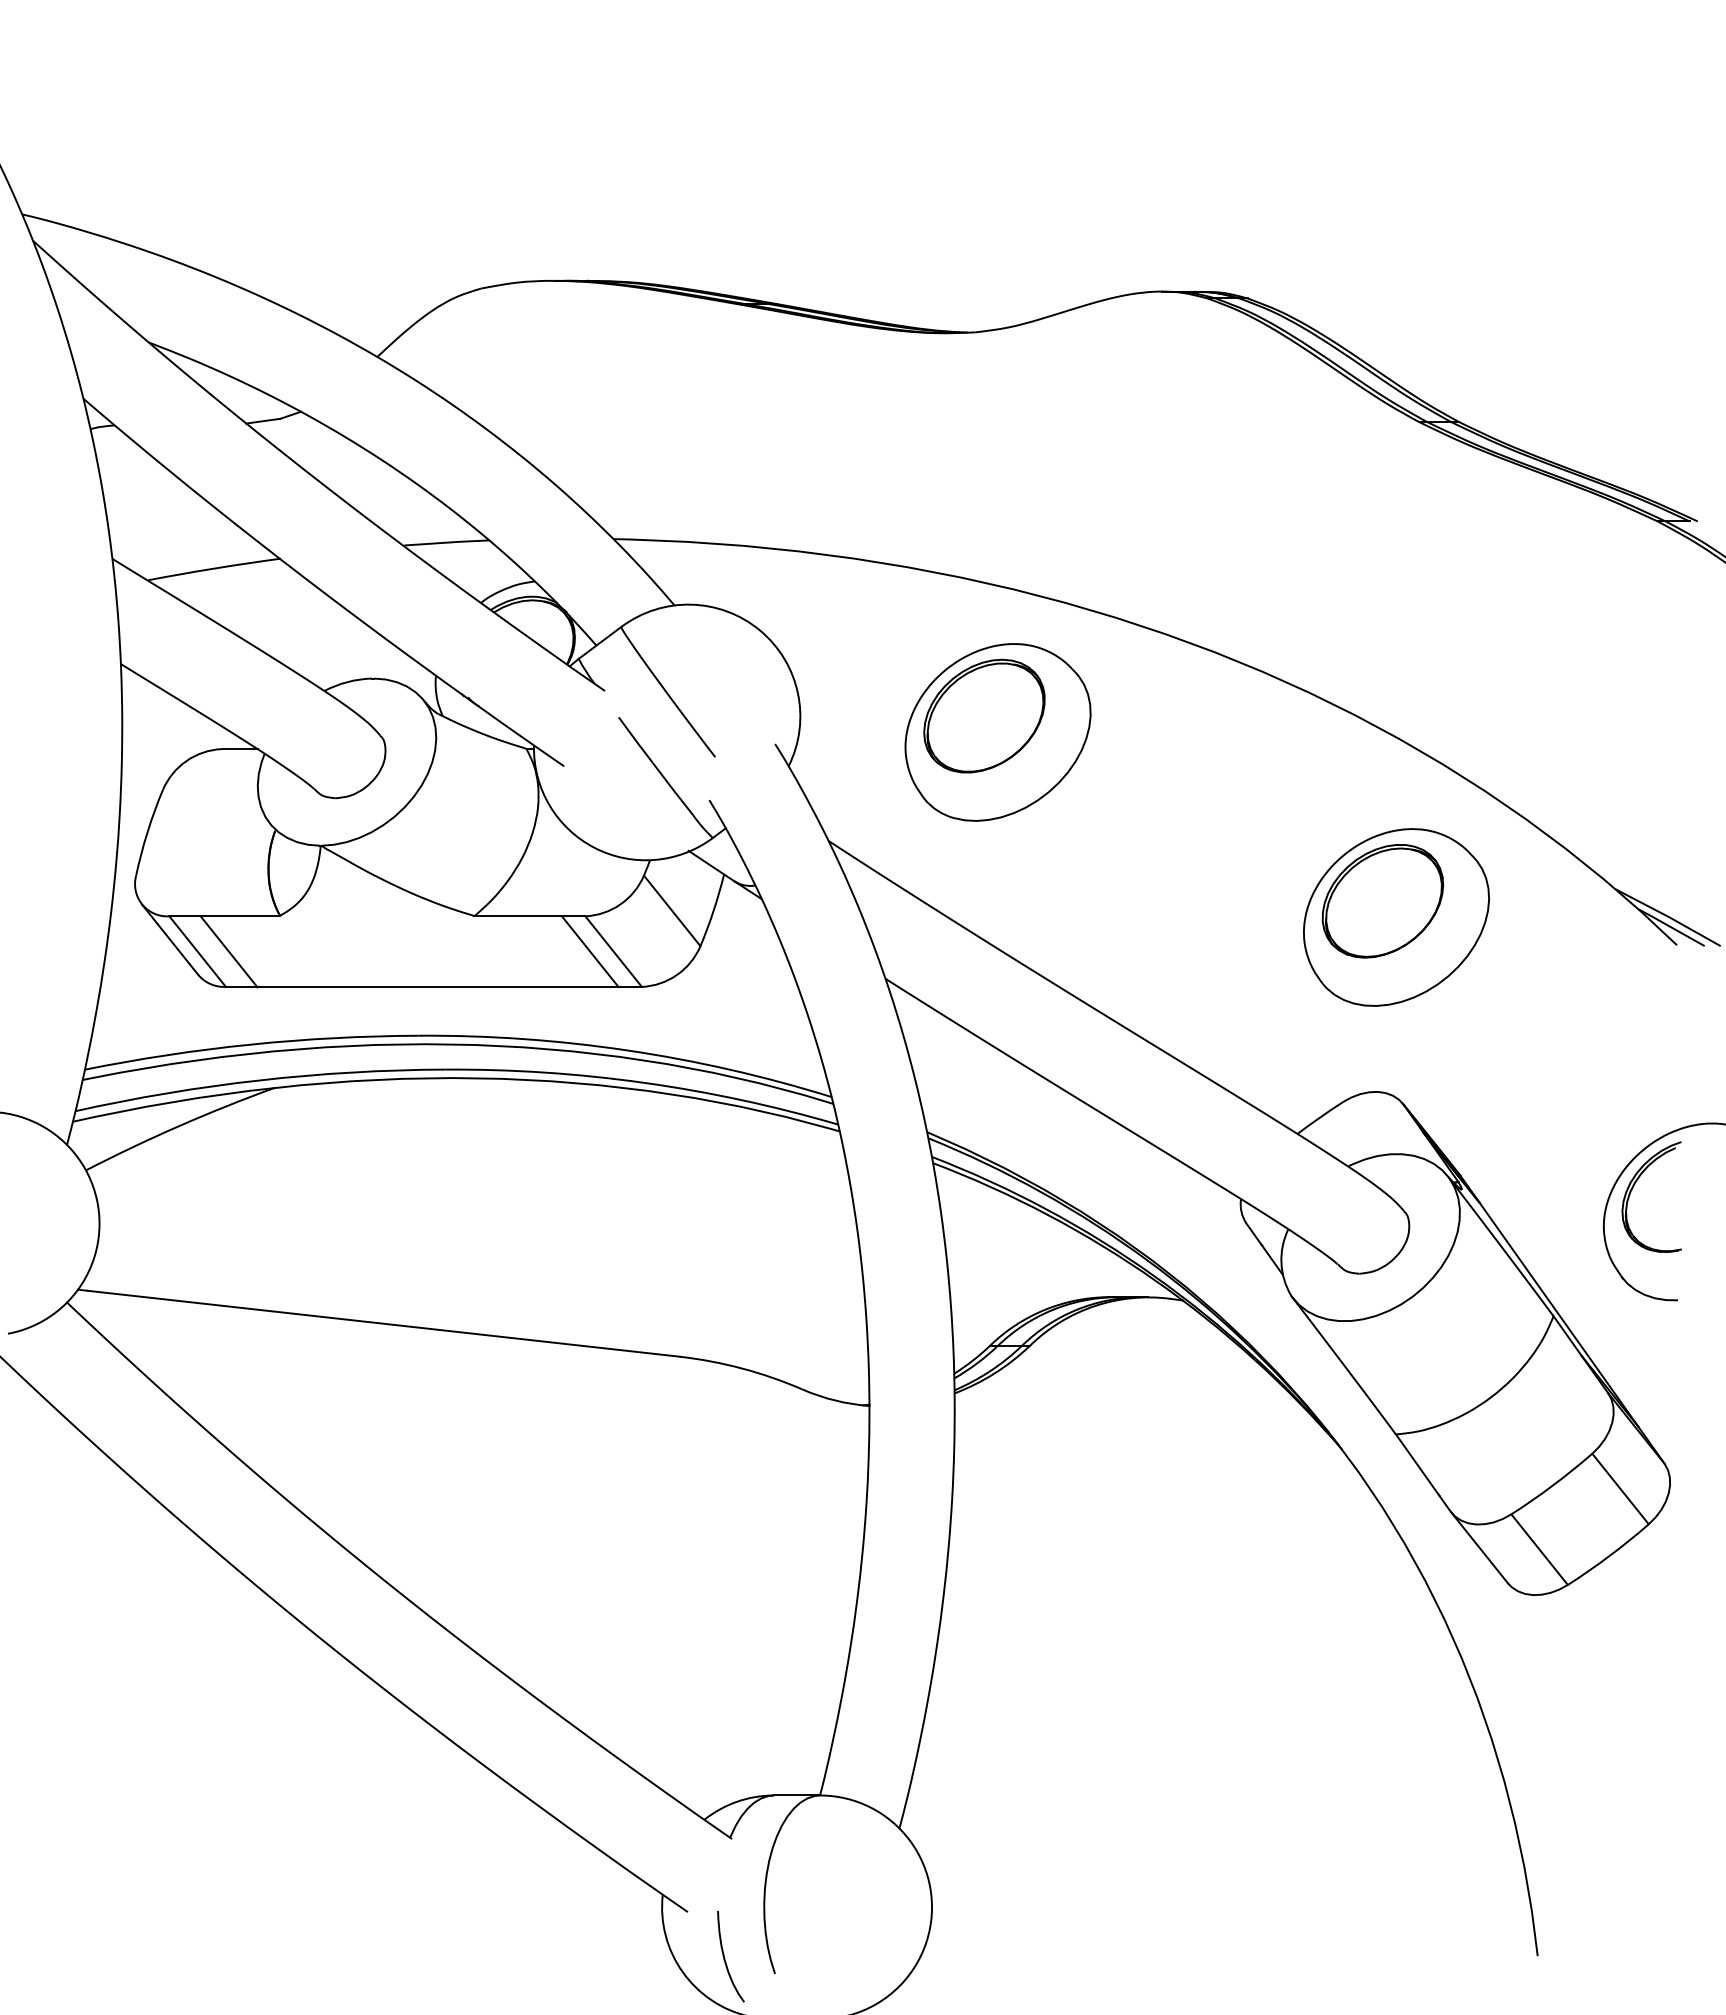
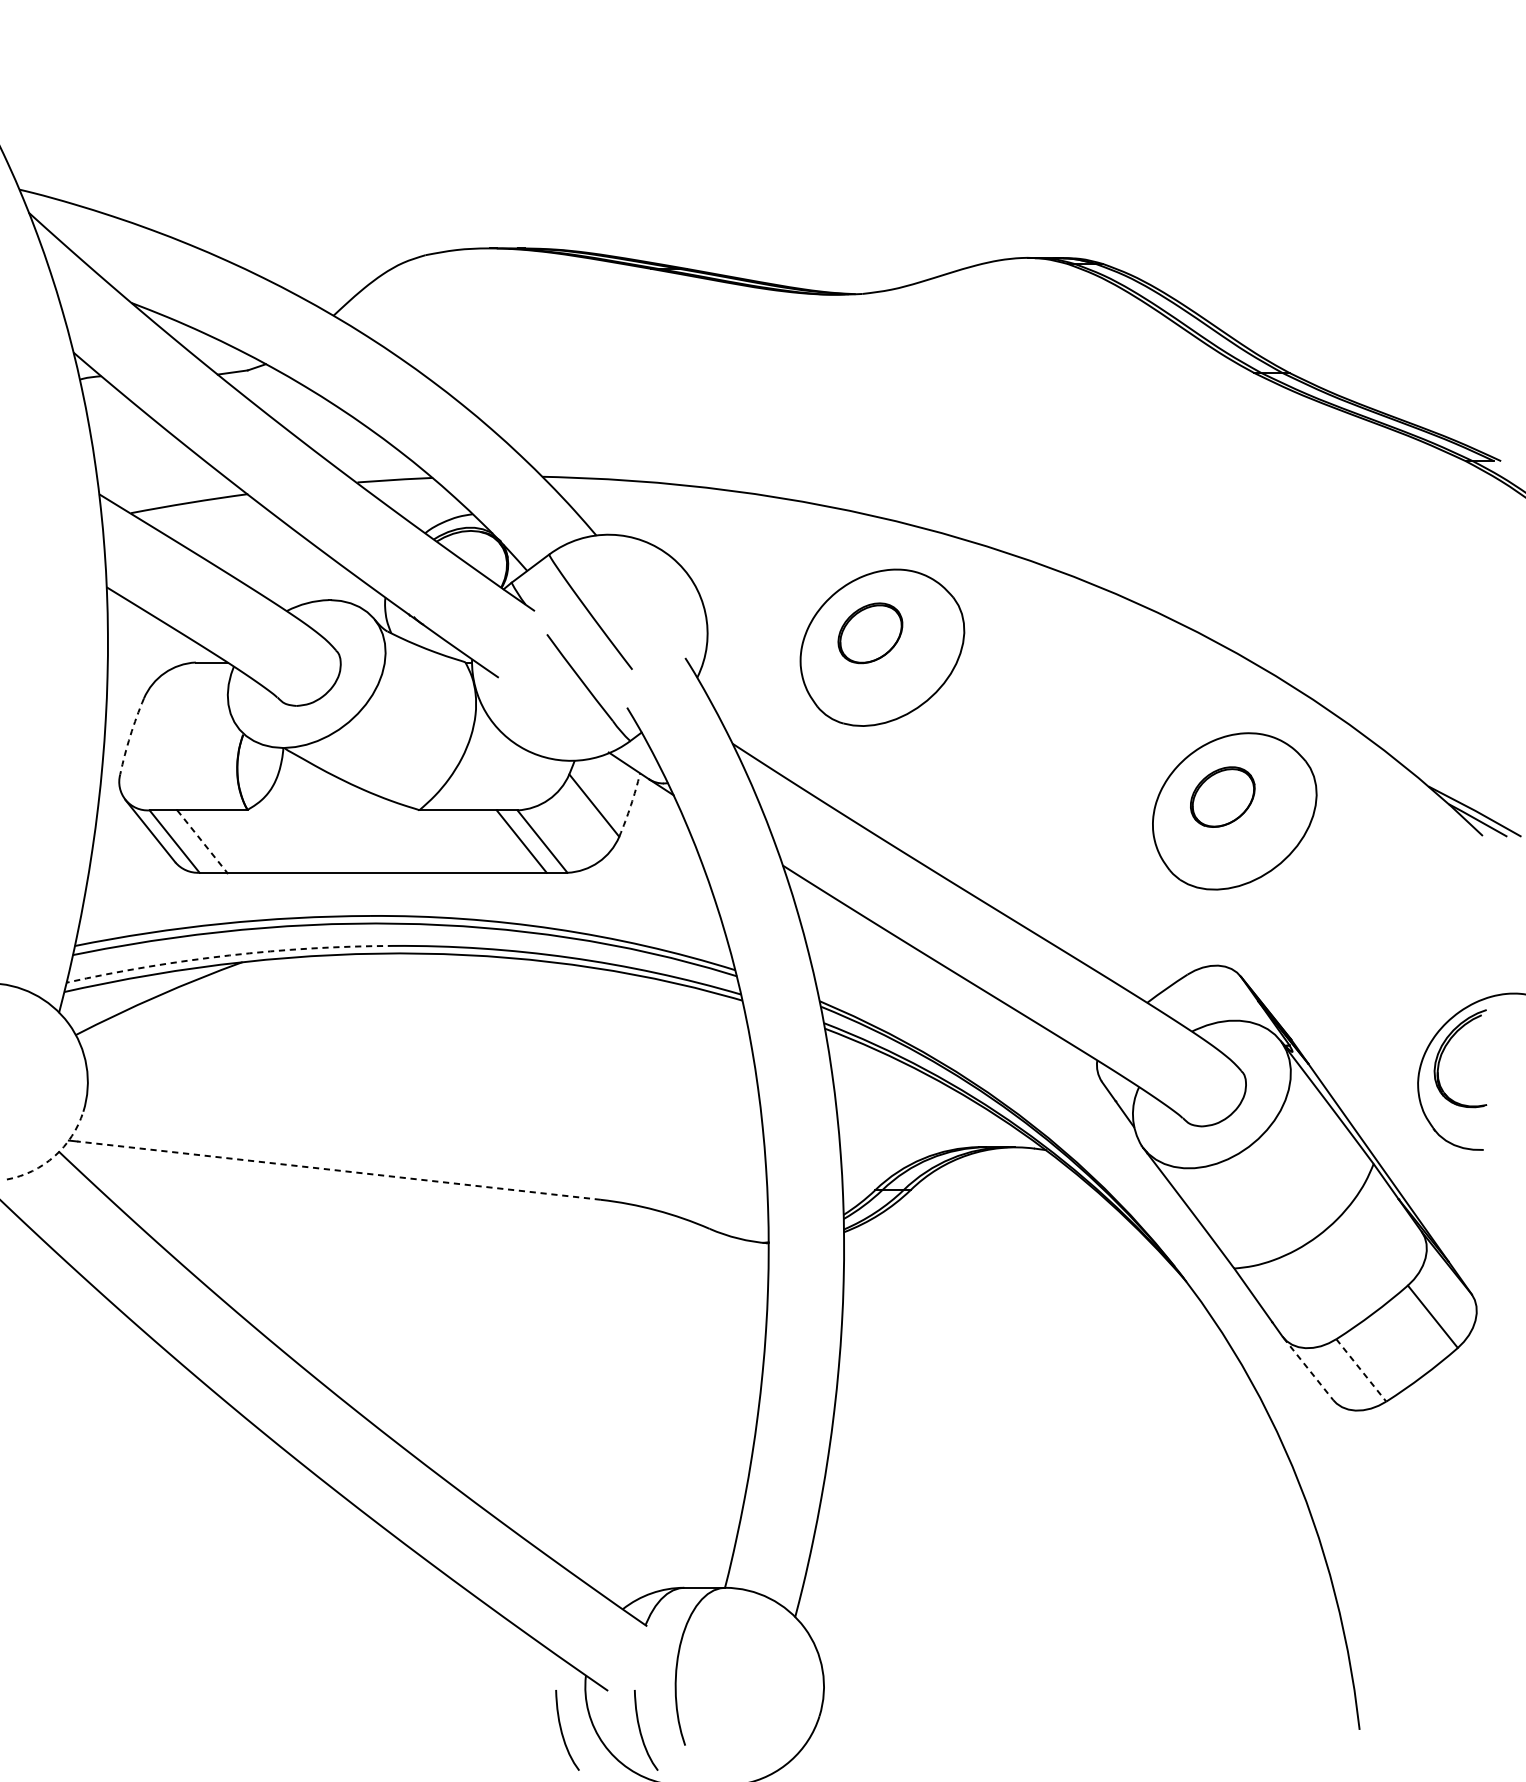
part: (984, 715) -> (870, 632), size x0.6
arc: (147, 832) -> (130, 736), solid -> dashed
part: (1382, 901) -> (1222, 797), size x0.6
arc: (713, 910) -> (630, 805), solid -> dashed
line: (229, 951) -> (202, 841), solid -> dashed
arc: (259, 1080) -> (229, 955), solid -> dashed
arc: (61, 1307) -> (54, 1156), solid -> dashed
line: (383, 1323) -> (338, 1170), solid -> dashed
line: (1480, 1548) -> (1309, 1369), solid -> dashed
line: (1539, 1550) -> (1361, 1371), solid -> dashed
curve: (636, 1958) -> (562, 1731), added

